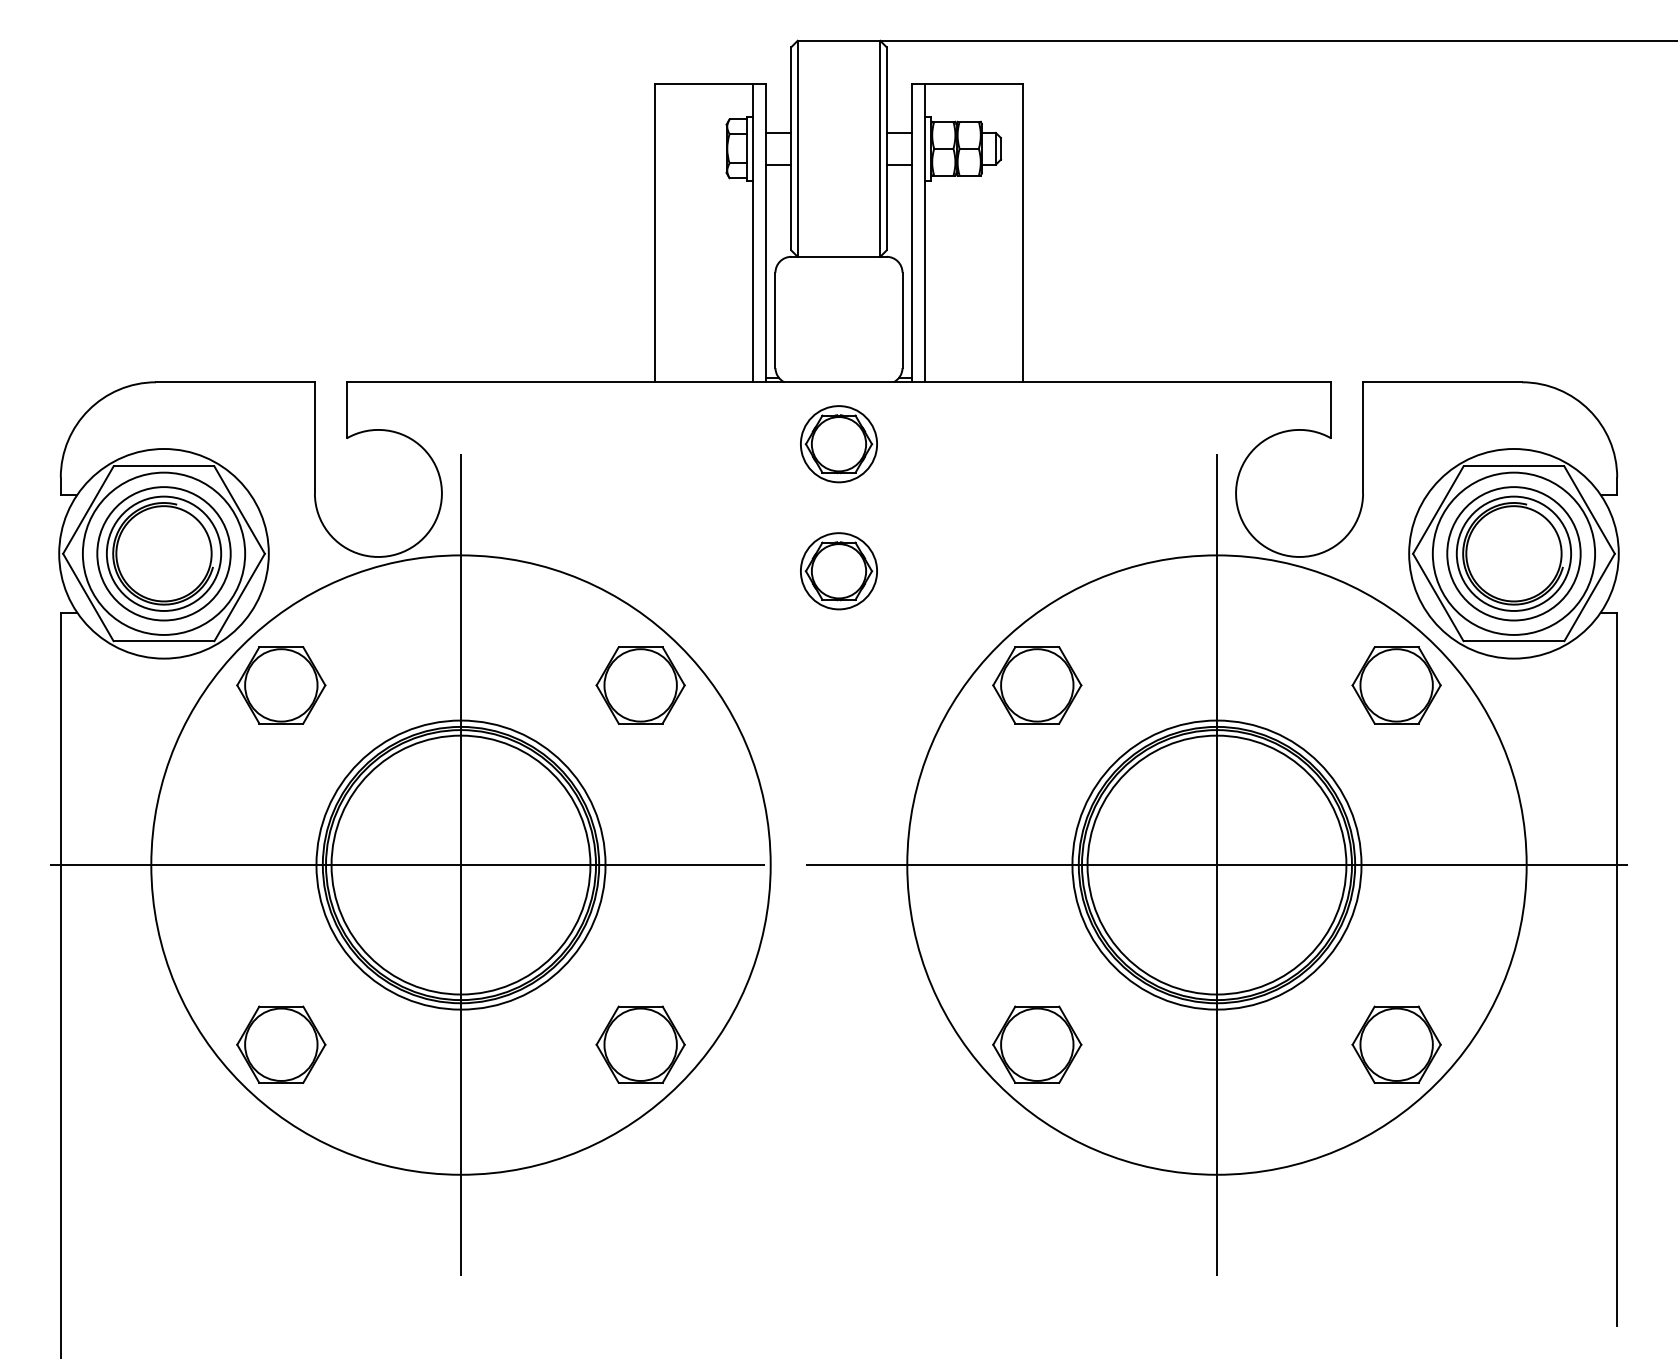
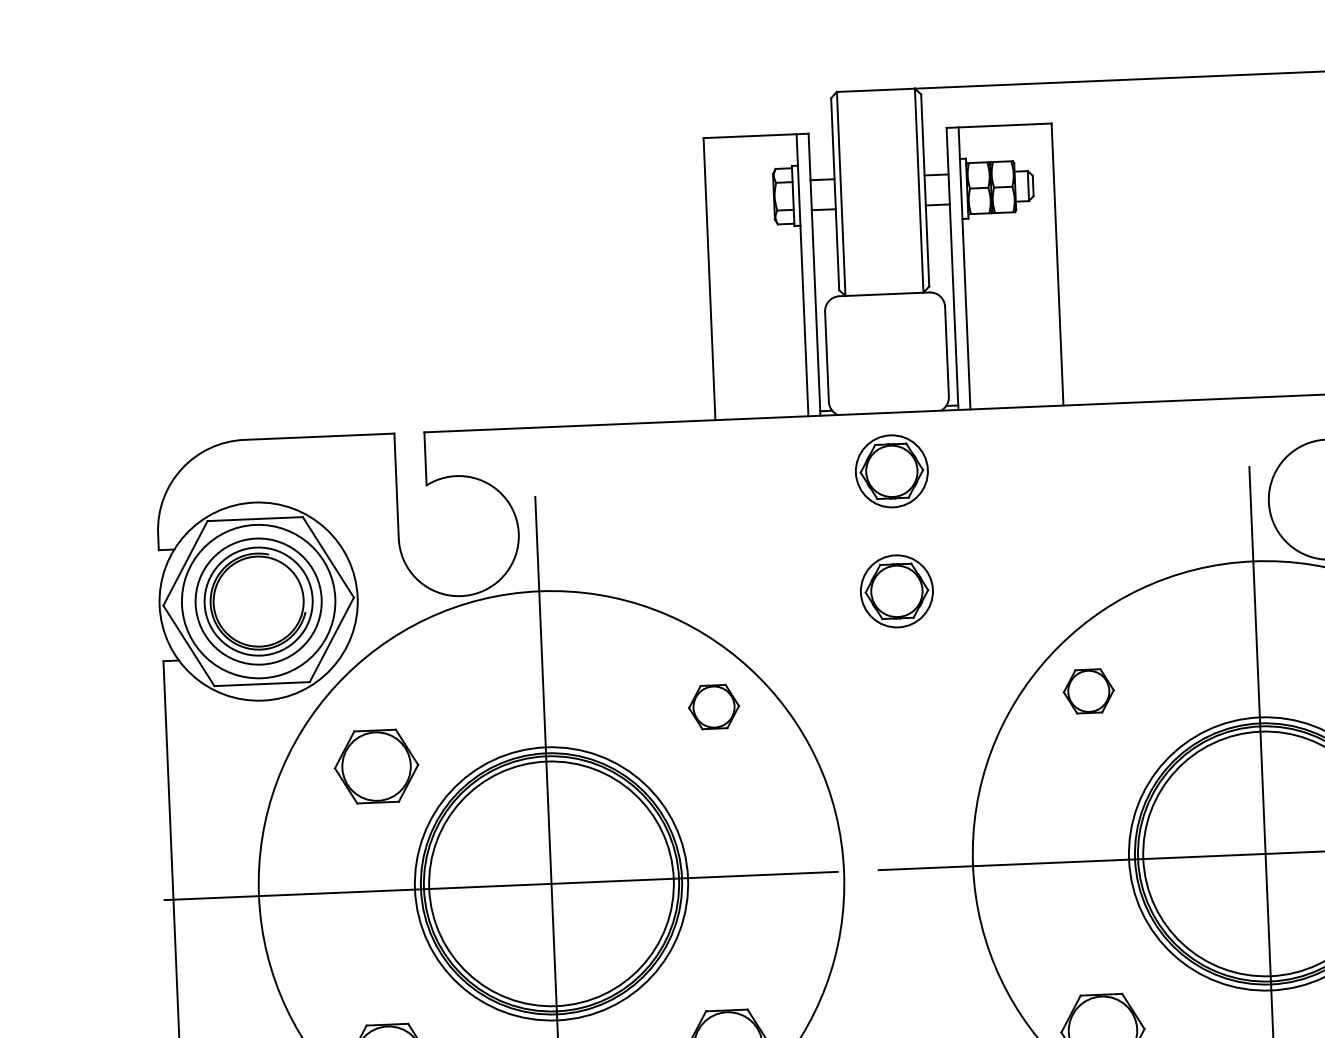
part: (281, 685) -> (376, 766), moved
part: (640, 685) -> (713, 707), size x0.6
part: (1037, 685) -> (1088, 691), size x0.6

